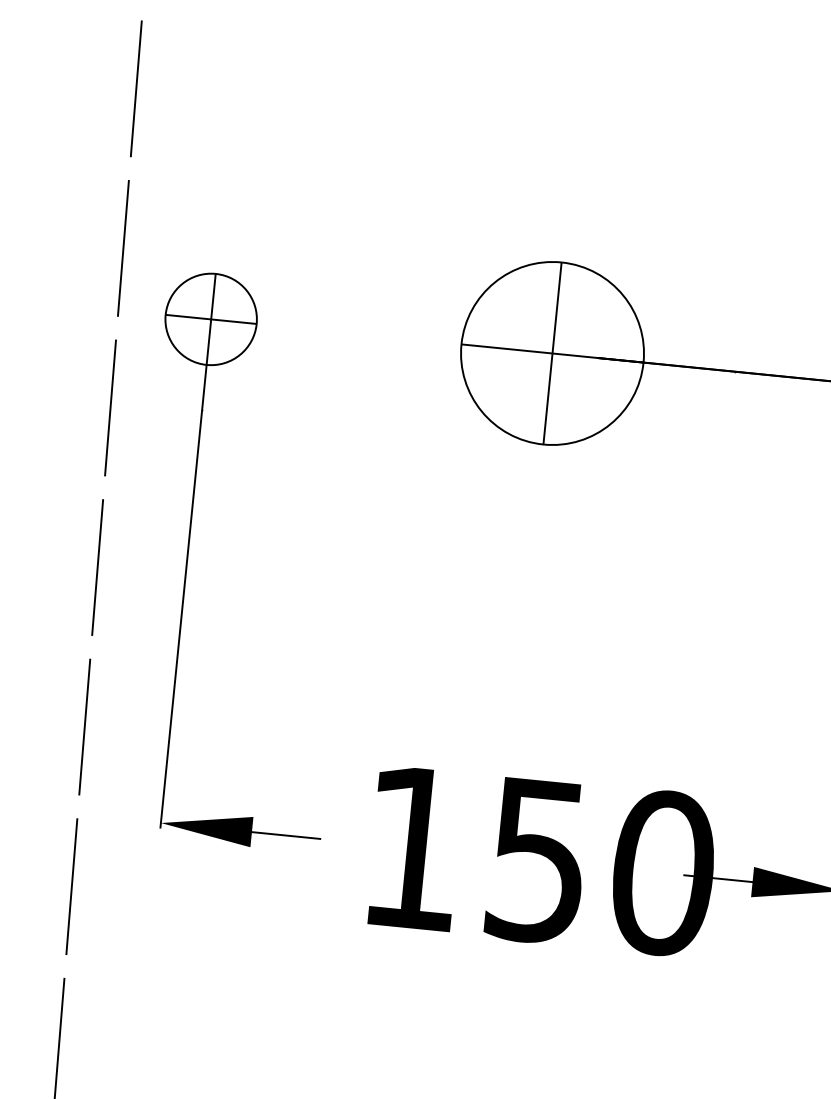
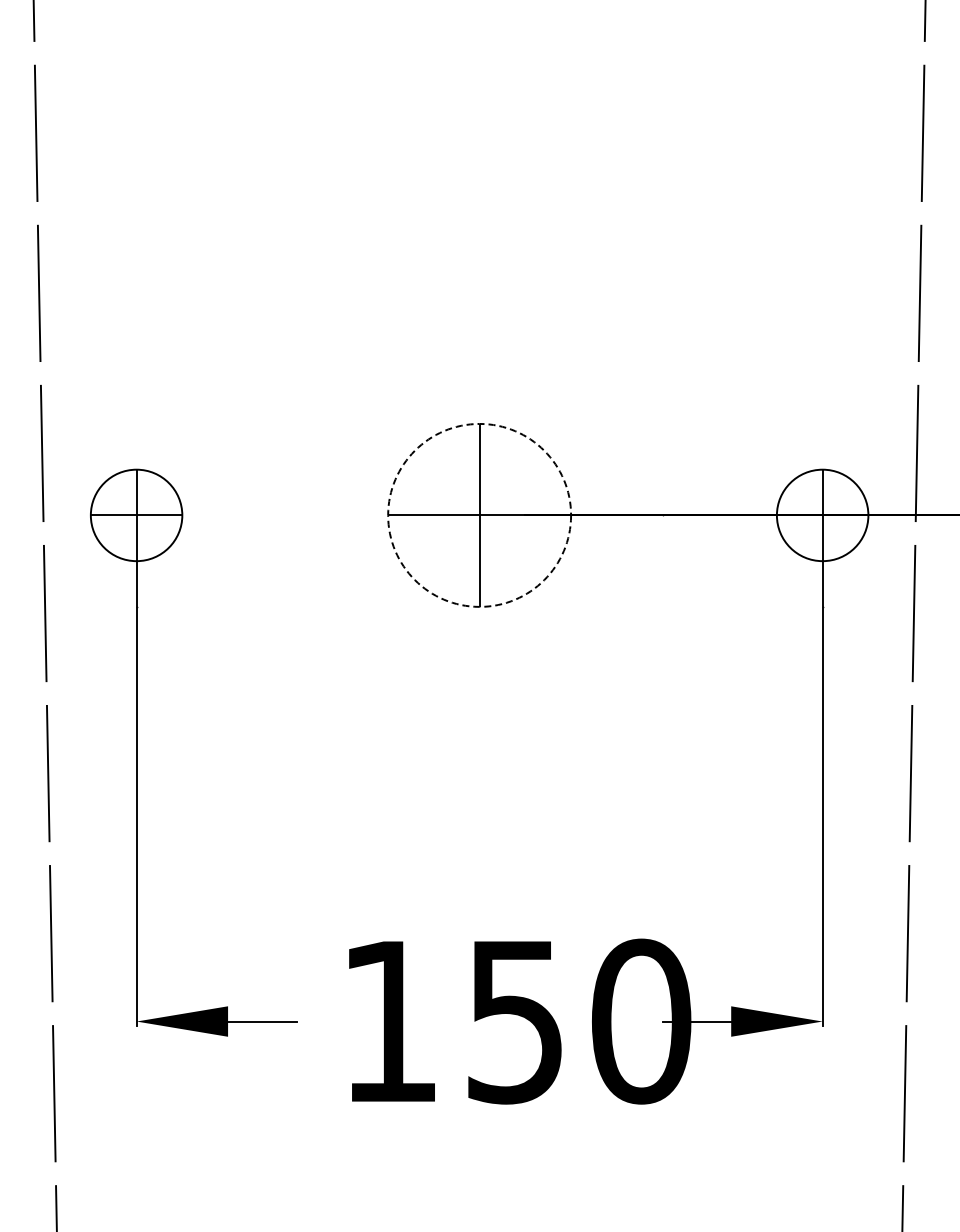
circle: (552, 352) -> (479, 514), solid -> dashed

